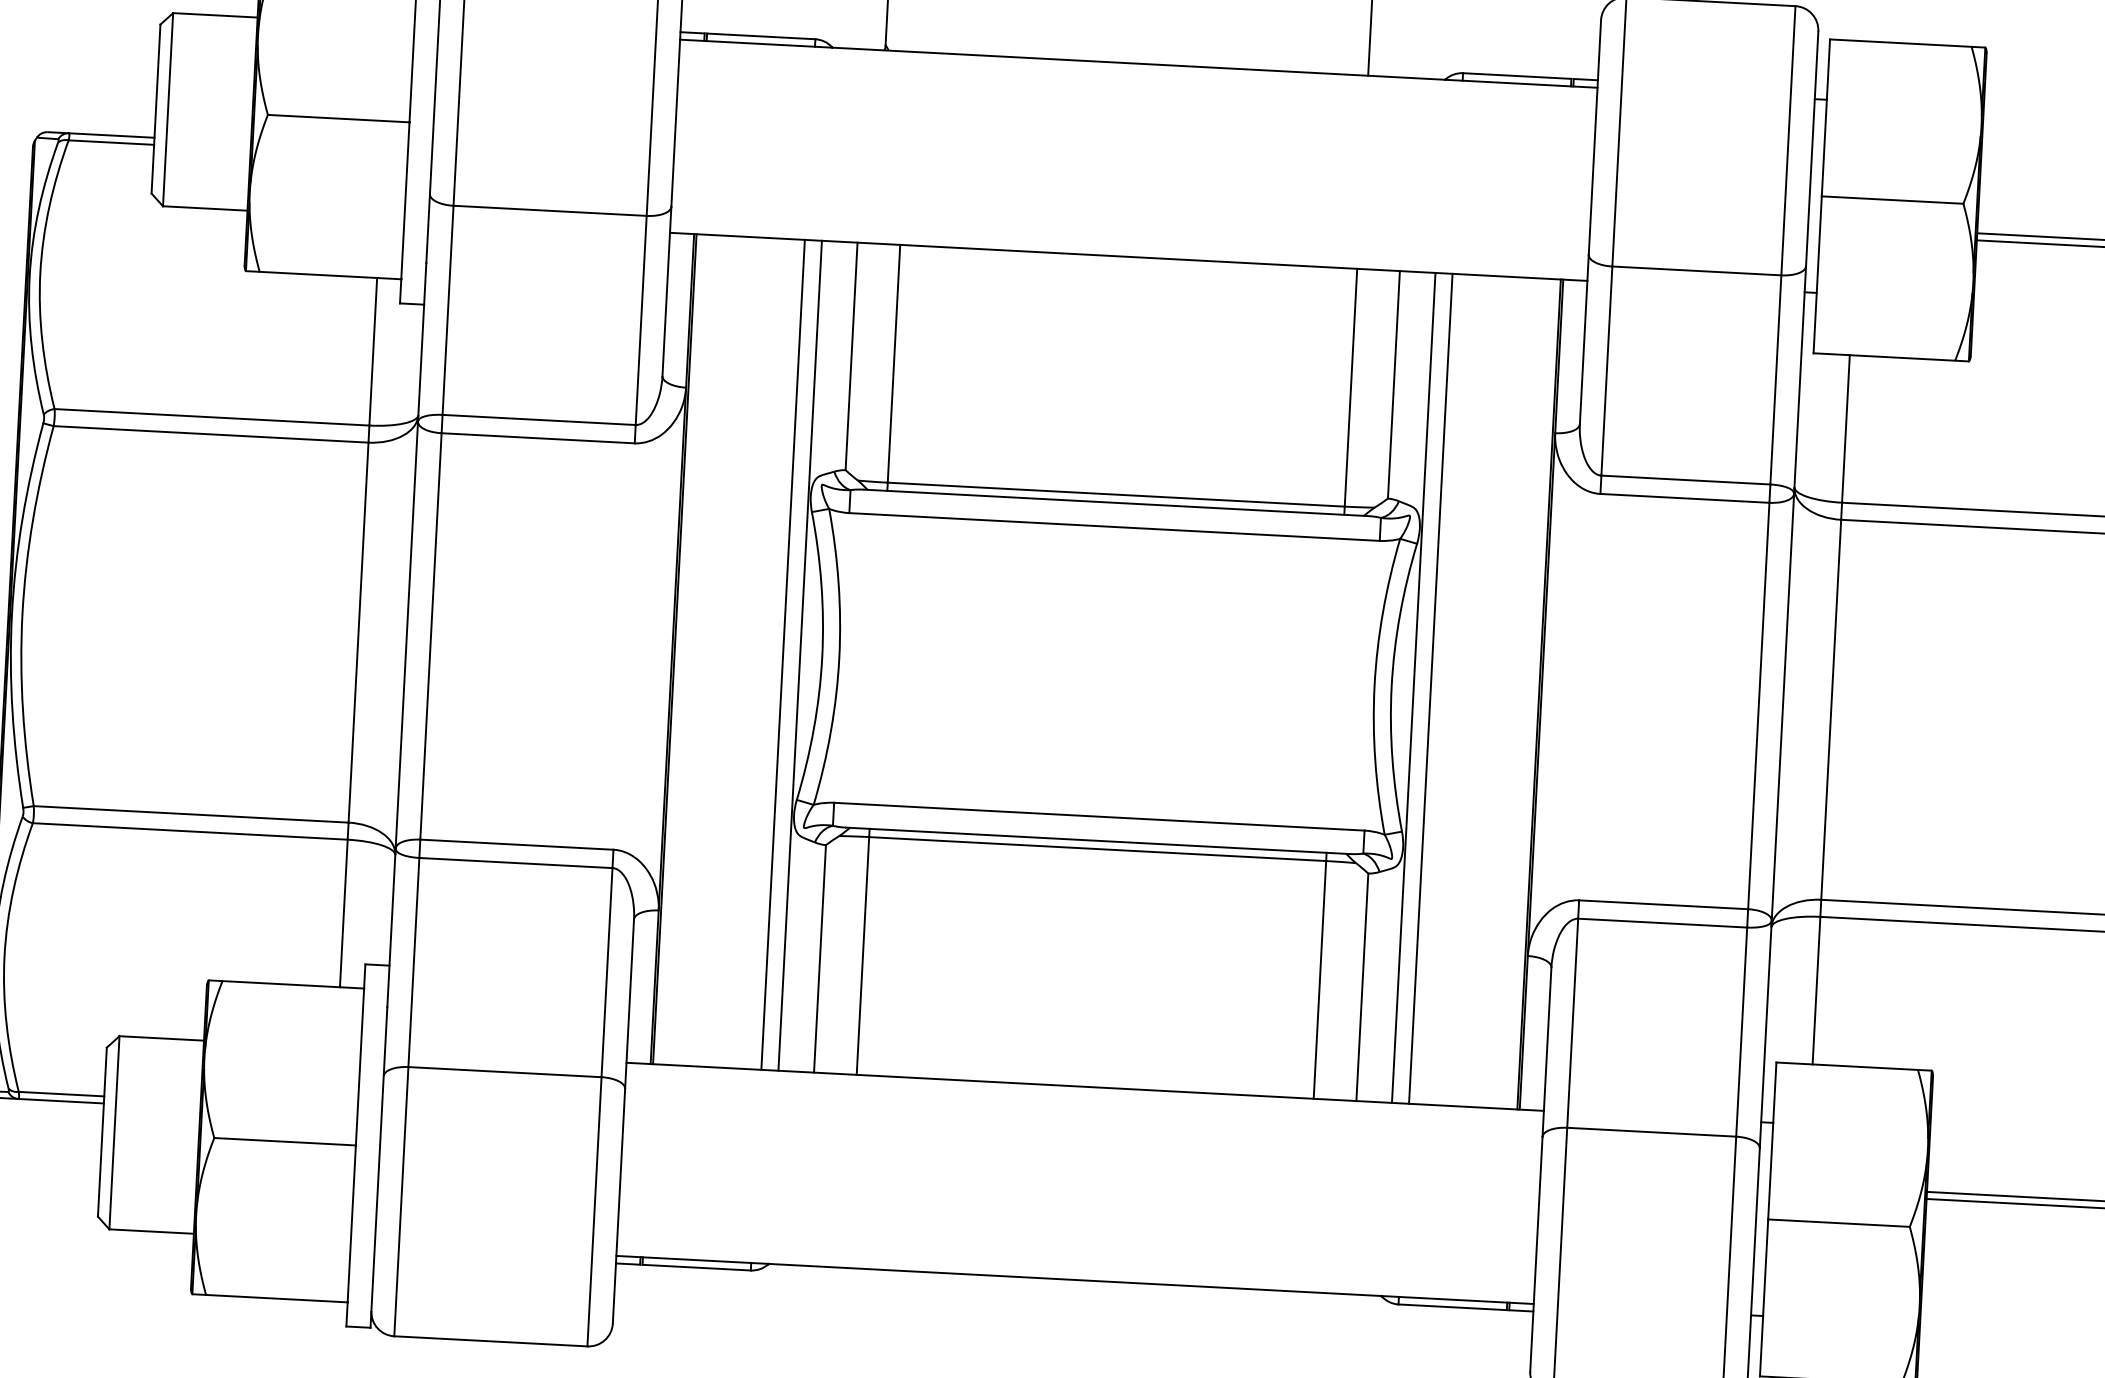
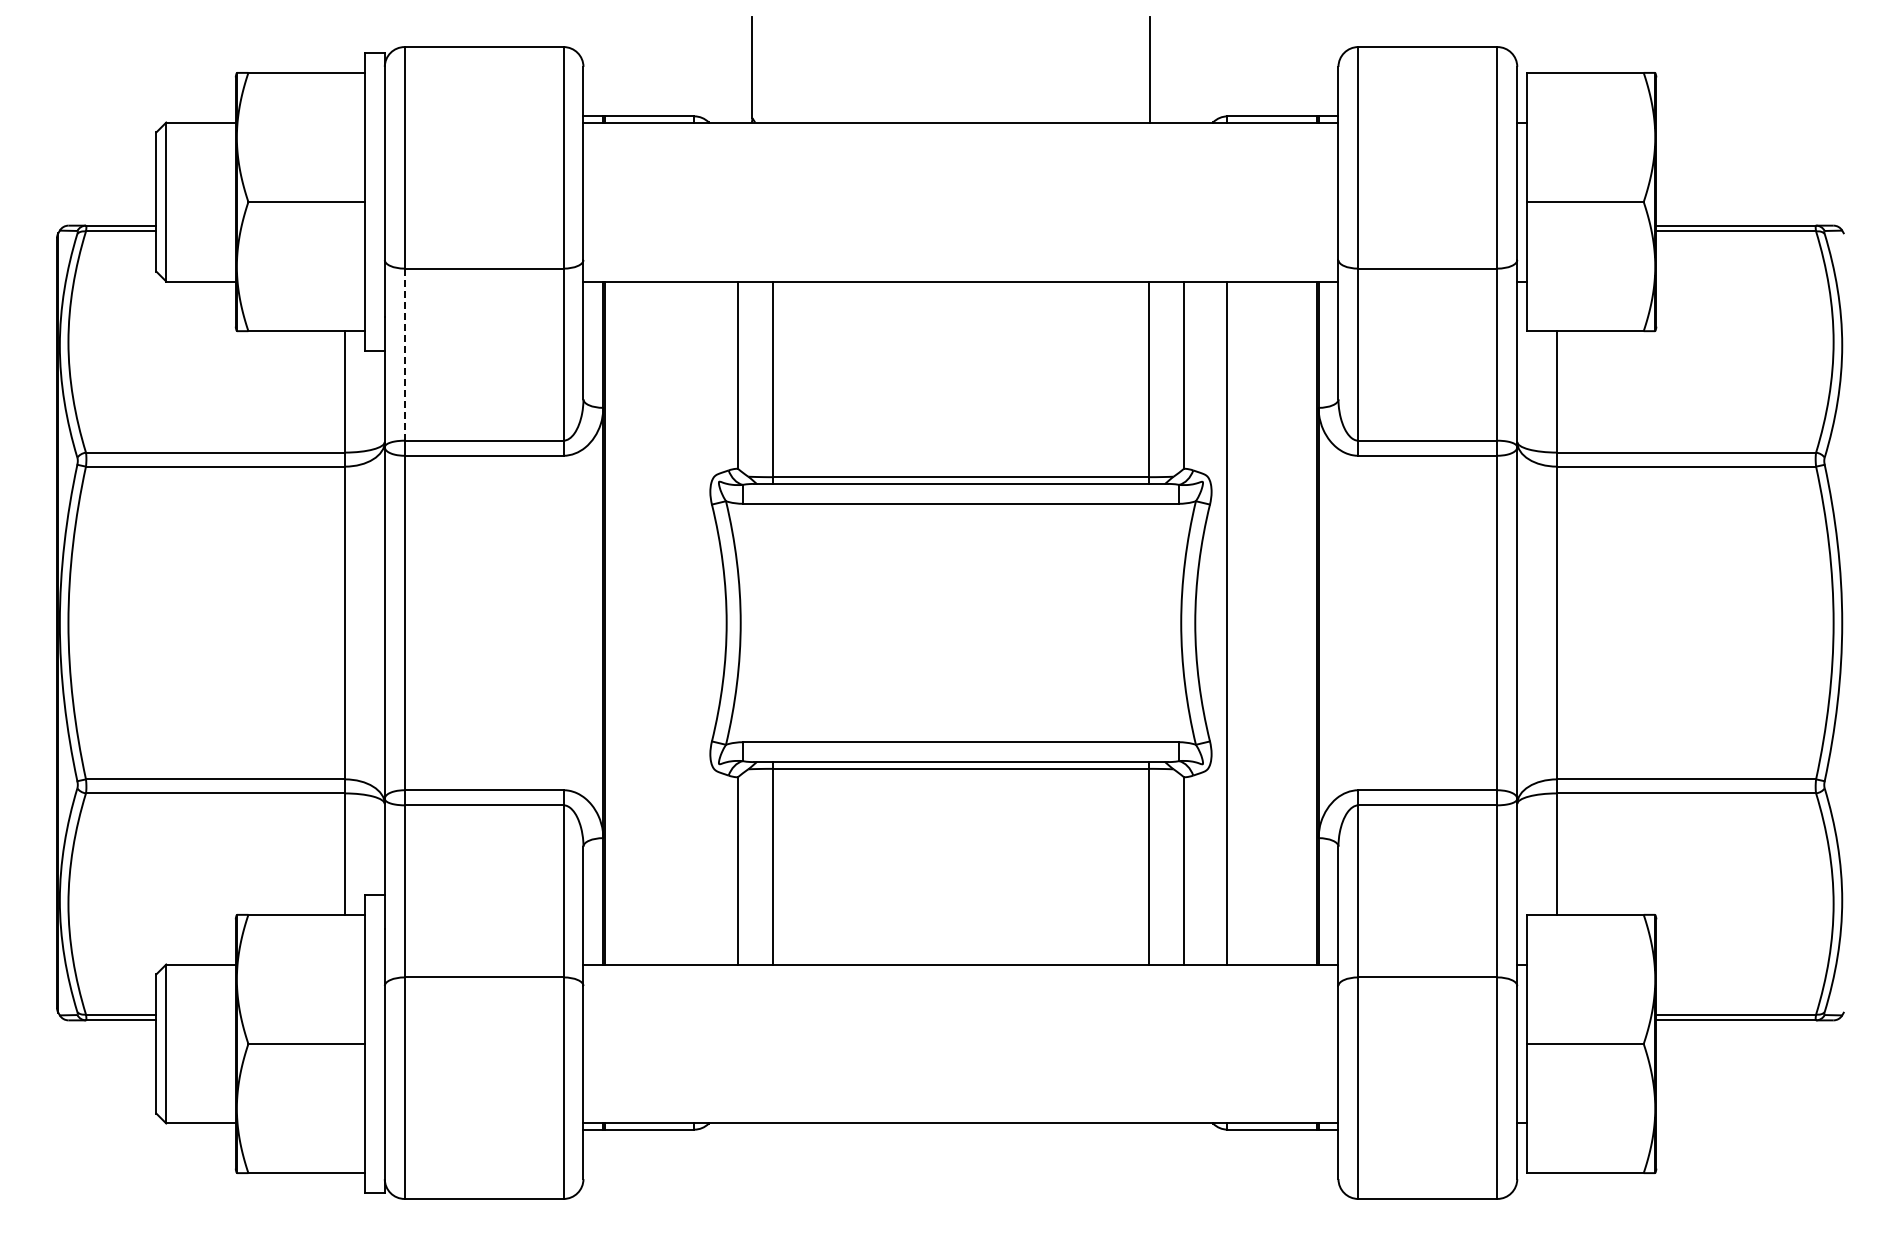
line: (447, 311) -> (404, 355), solid -> dashed
line: (783, 654) -> (694, 622), removed
line: (800, 655) -> (708, 622), removed
line: (1413, 687) -> (1213, 622), removed

